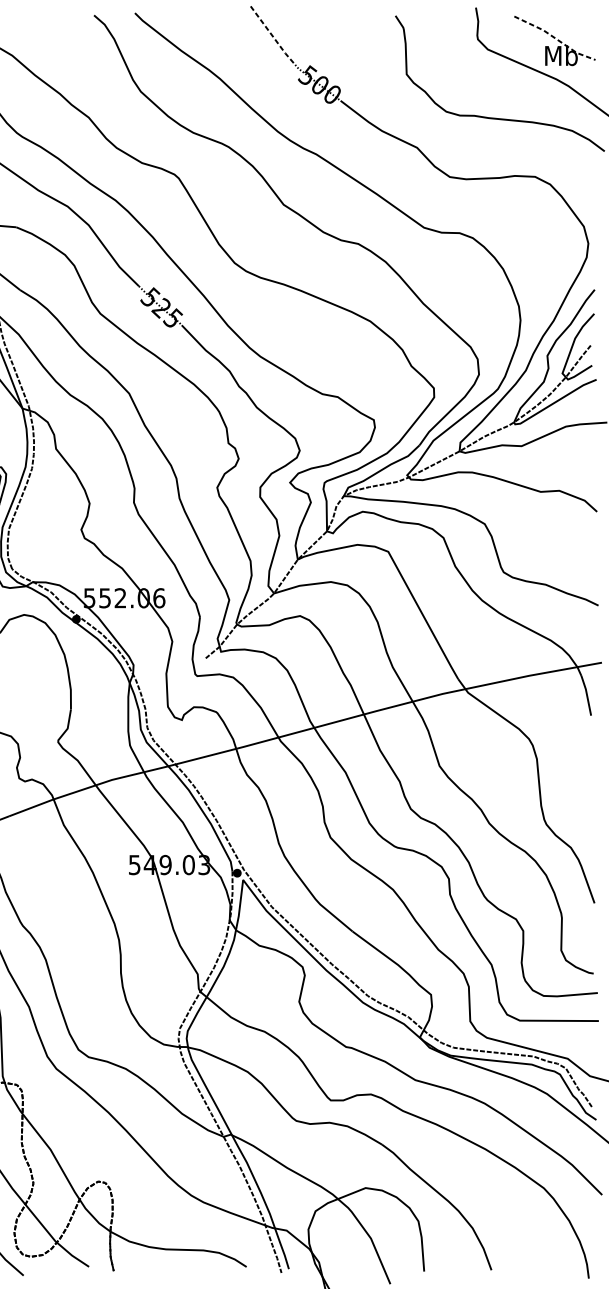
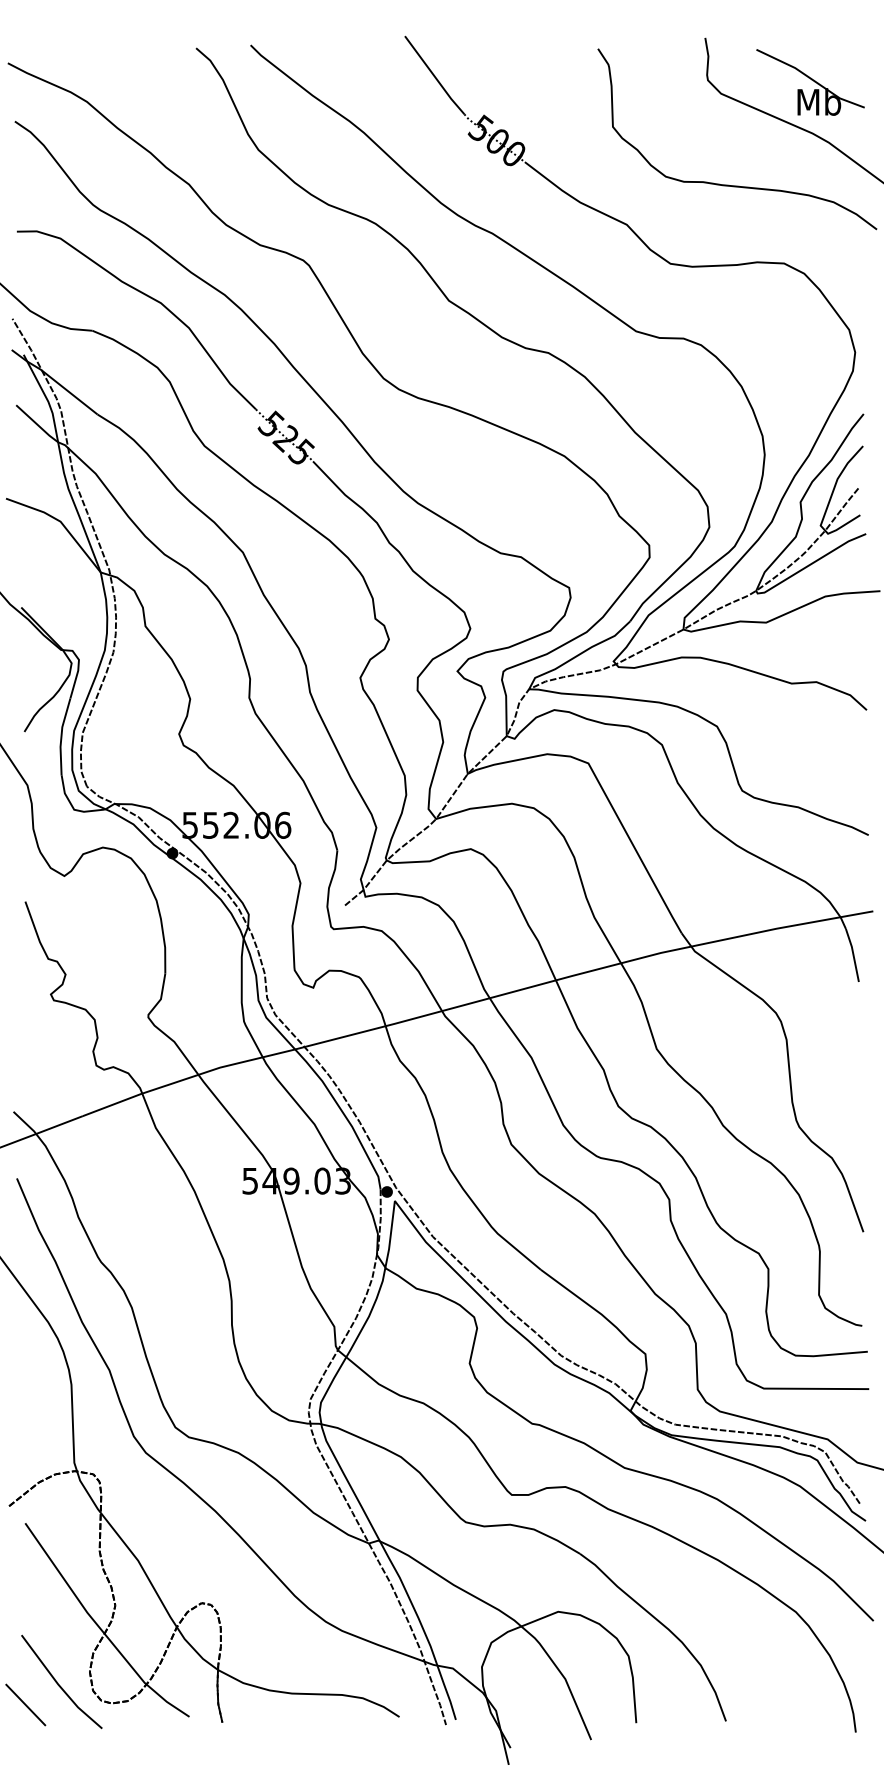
line: (272, 36) -> (434, 76), dashed -> solid
line: (555, 38) -> (811, 79), dashed -> solid

